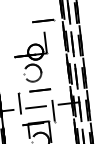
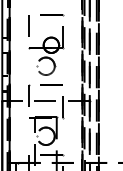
line: (44, 21) -> (52, 15), moved
line: (11, 35) -> (28, 25), added

